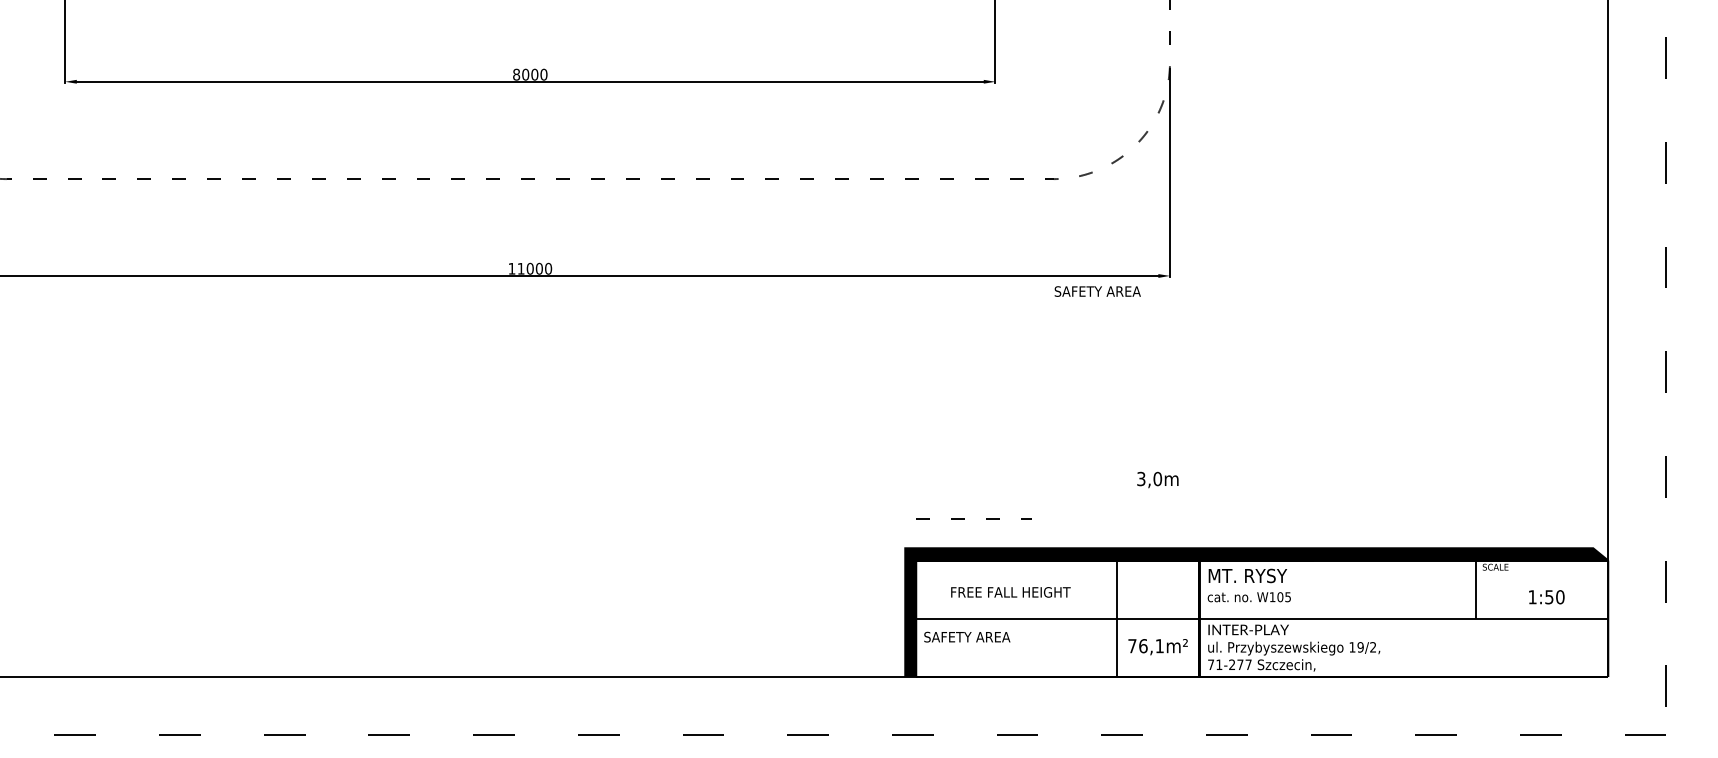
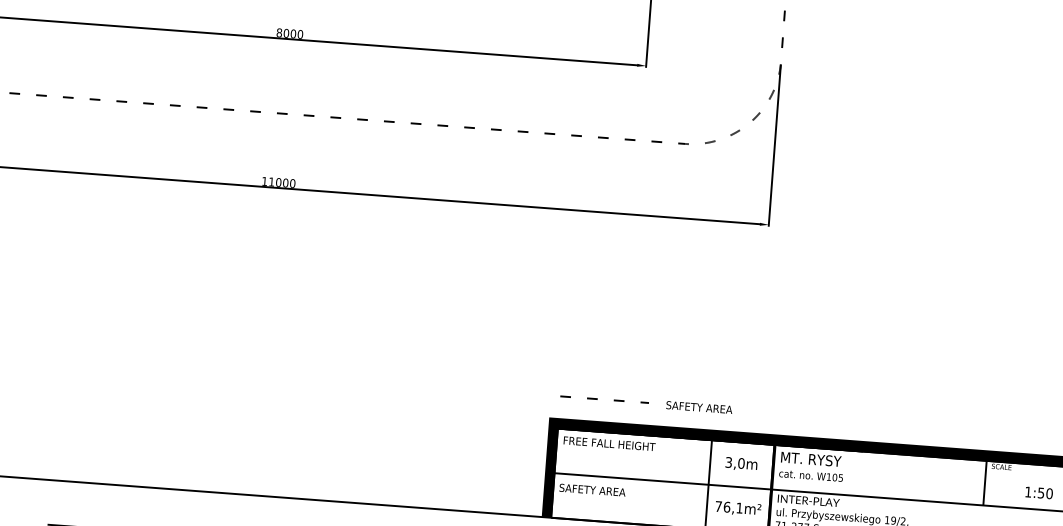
text: (1097, 291) -> (699, 407), moved
text: (1157, 479) -> (741, 463), moved
text: (1010, 592) -> (609, 443), moved

